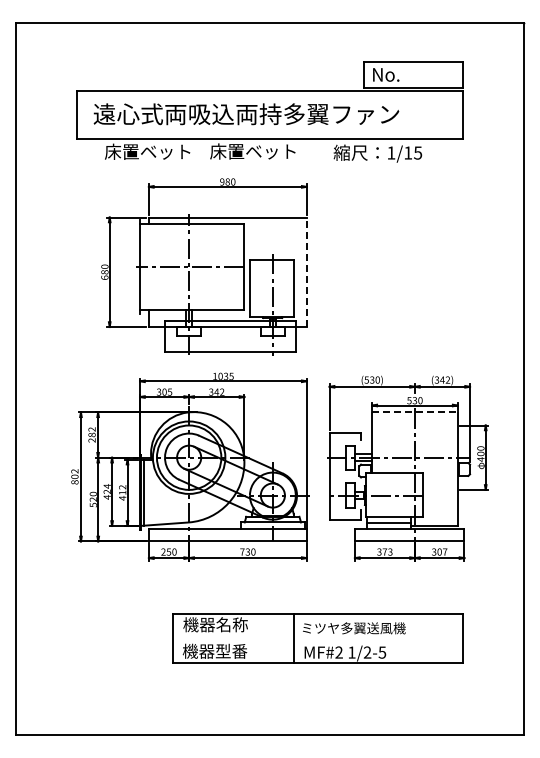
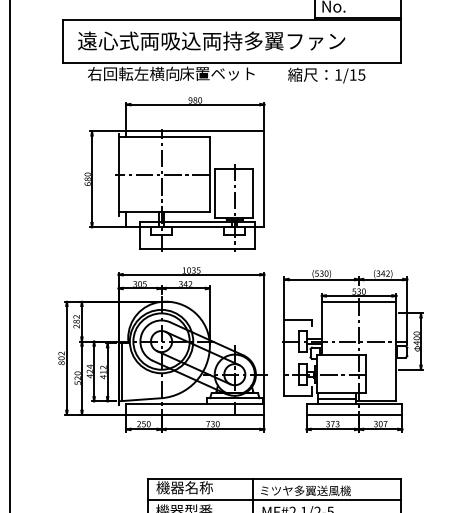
text: (157, 151) -> (133, 73), 床置ベット -> 右回転左横向
line: (306, 272) -> (264, 179), dashed -> solid
line: (414, 412) -> (358, 302), dashed -> solid
line: (318, 638) -> (274, 499), added

